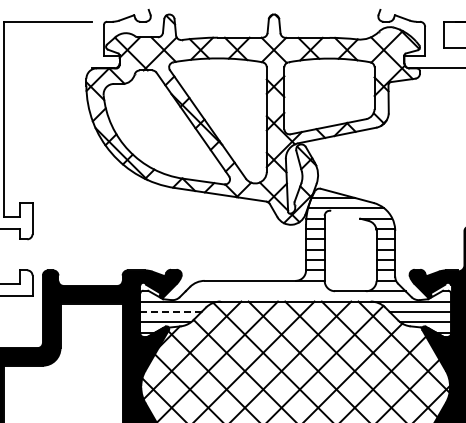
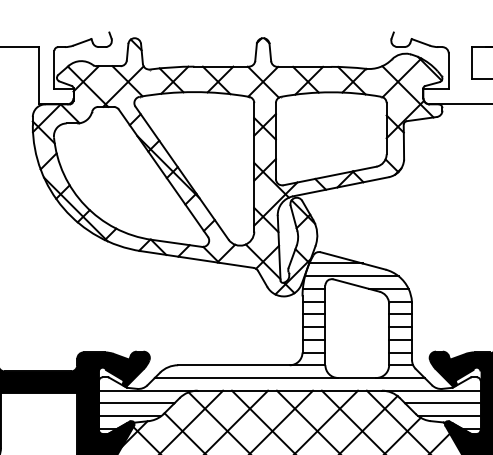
line: (91, 44) -> (39, 75), added
line: (345, 214) -> (350, 283), added
line: (260, 291) -> (246, 378), added
line: (171, 311) -> (137, 402), dashed -> solid

